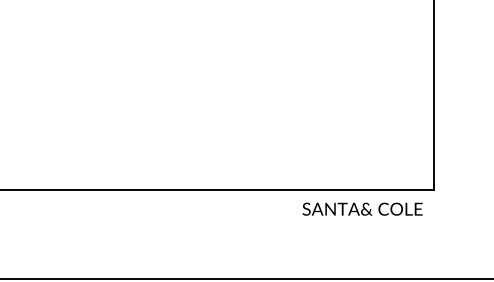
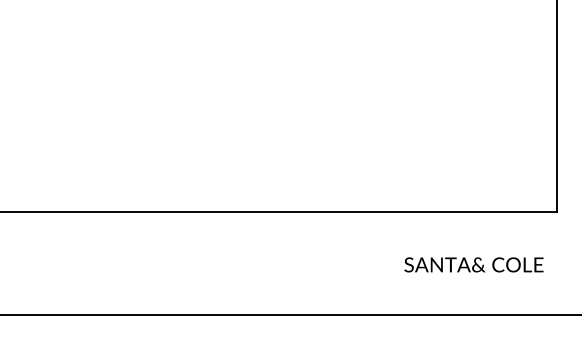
text: (362, 208) -> (473, 264), moved

